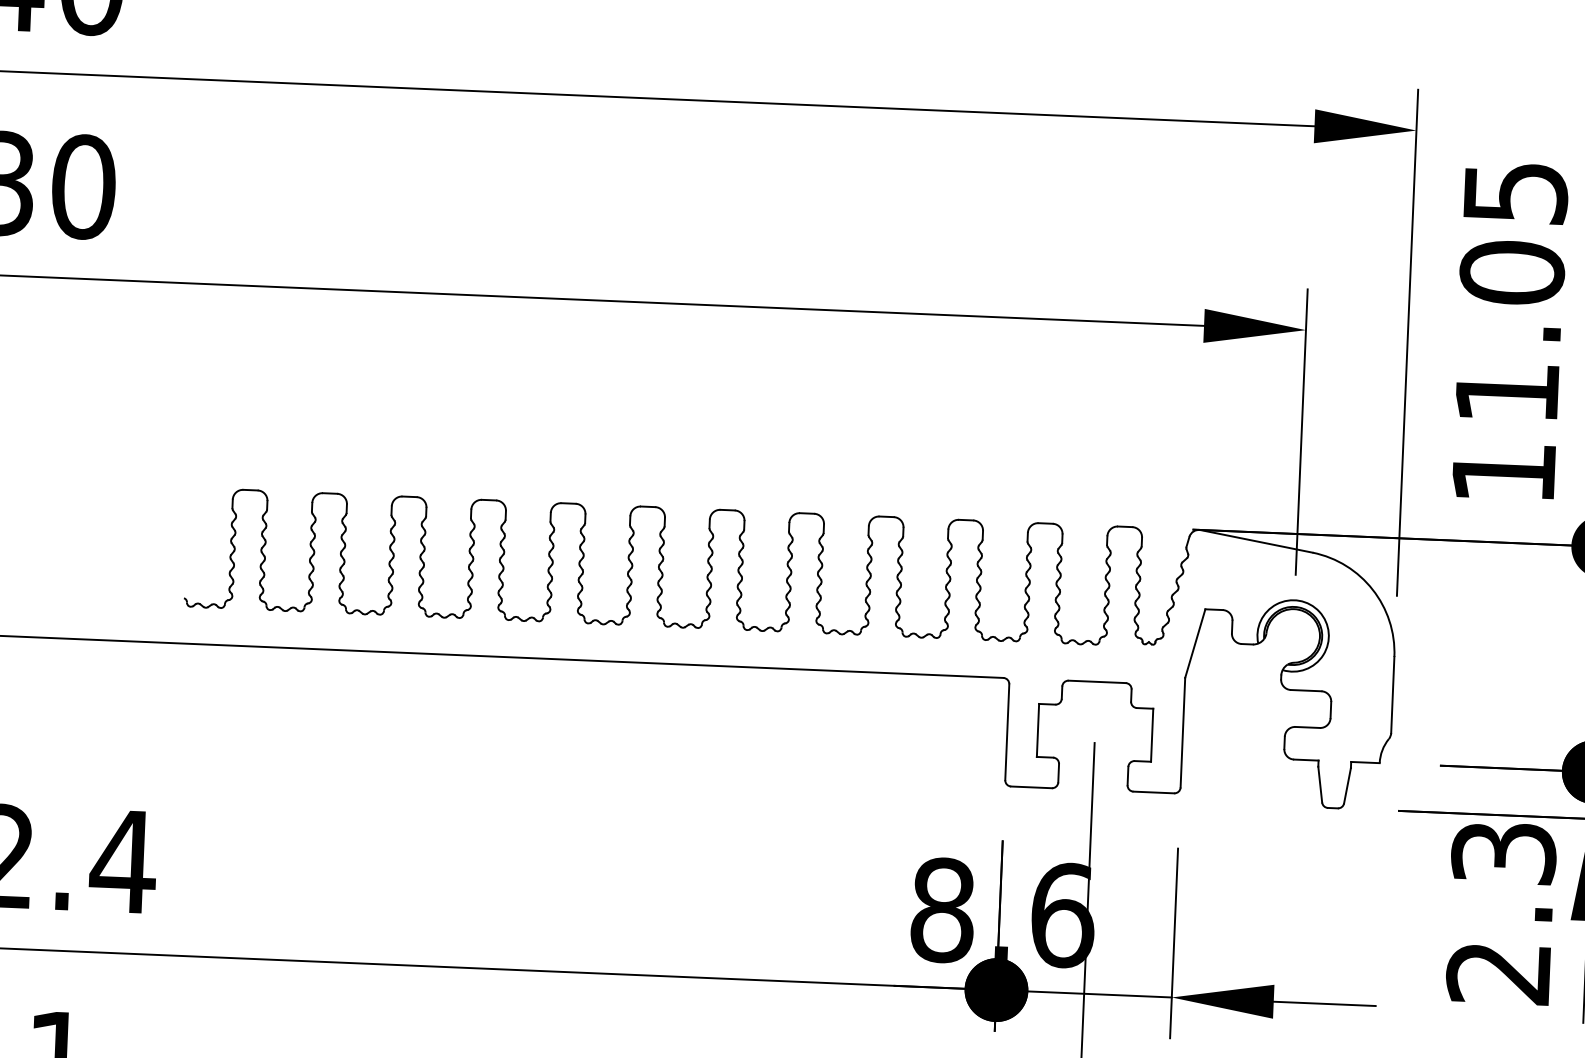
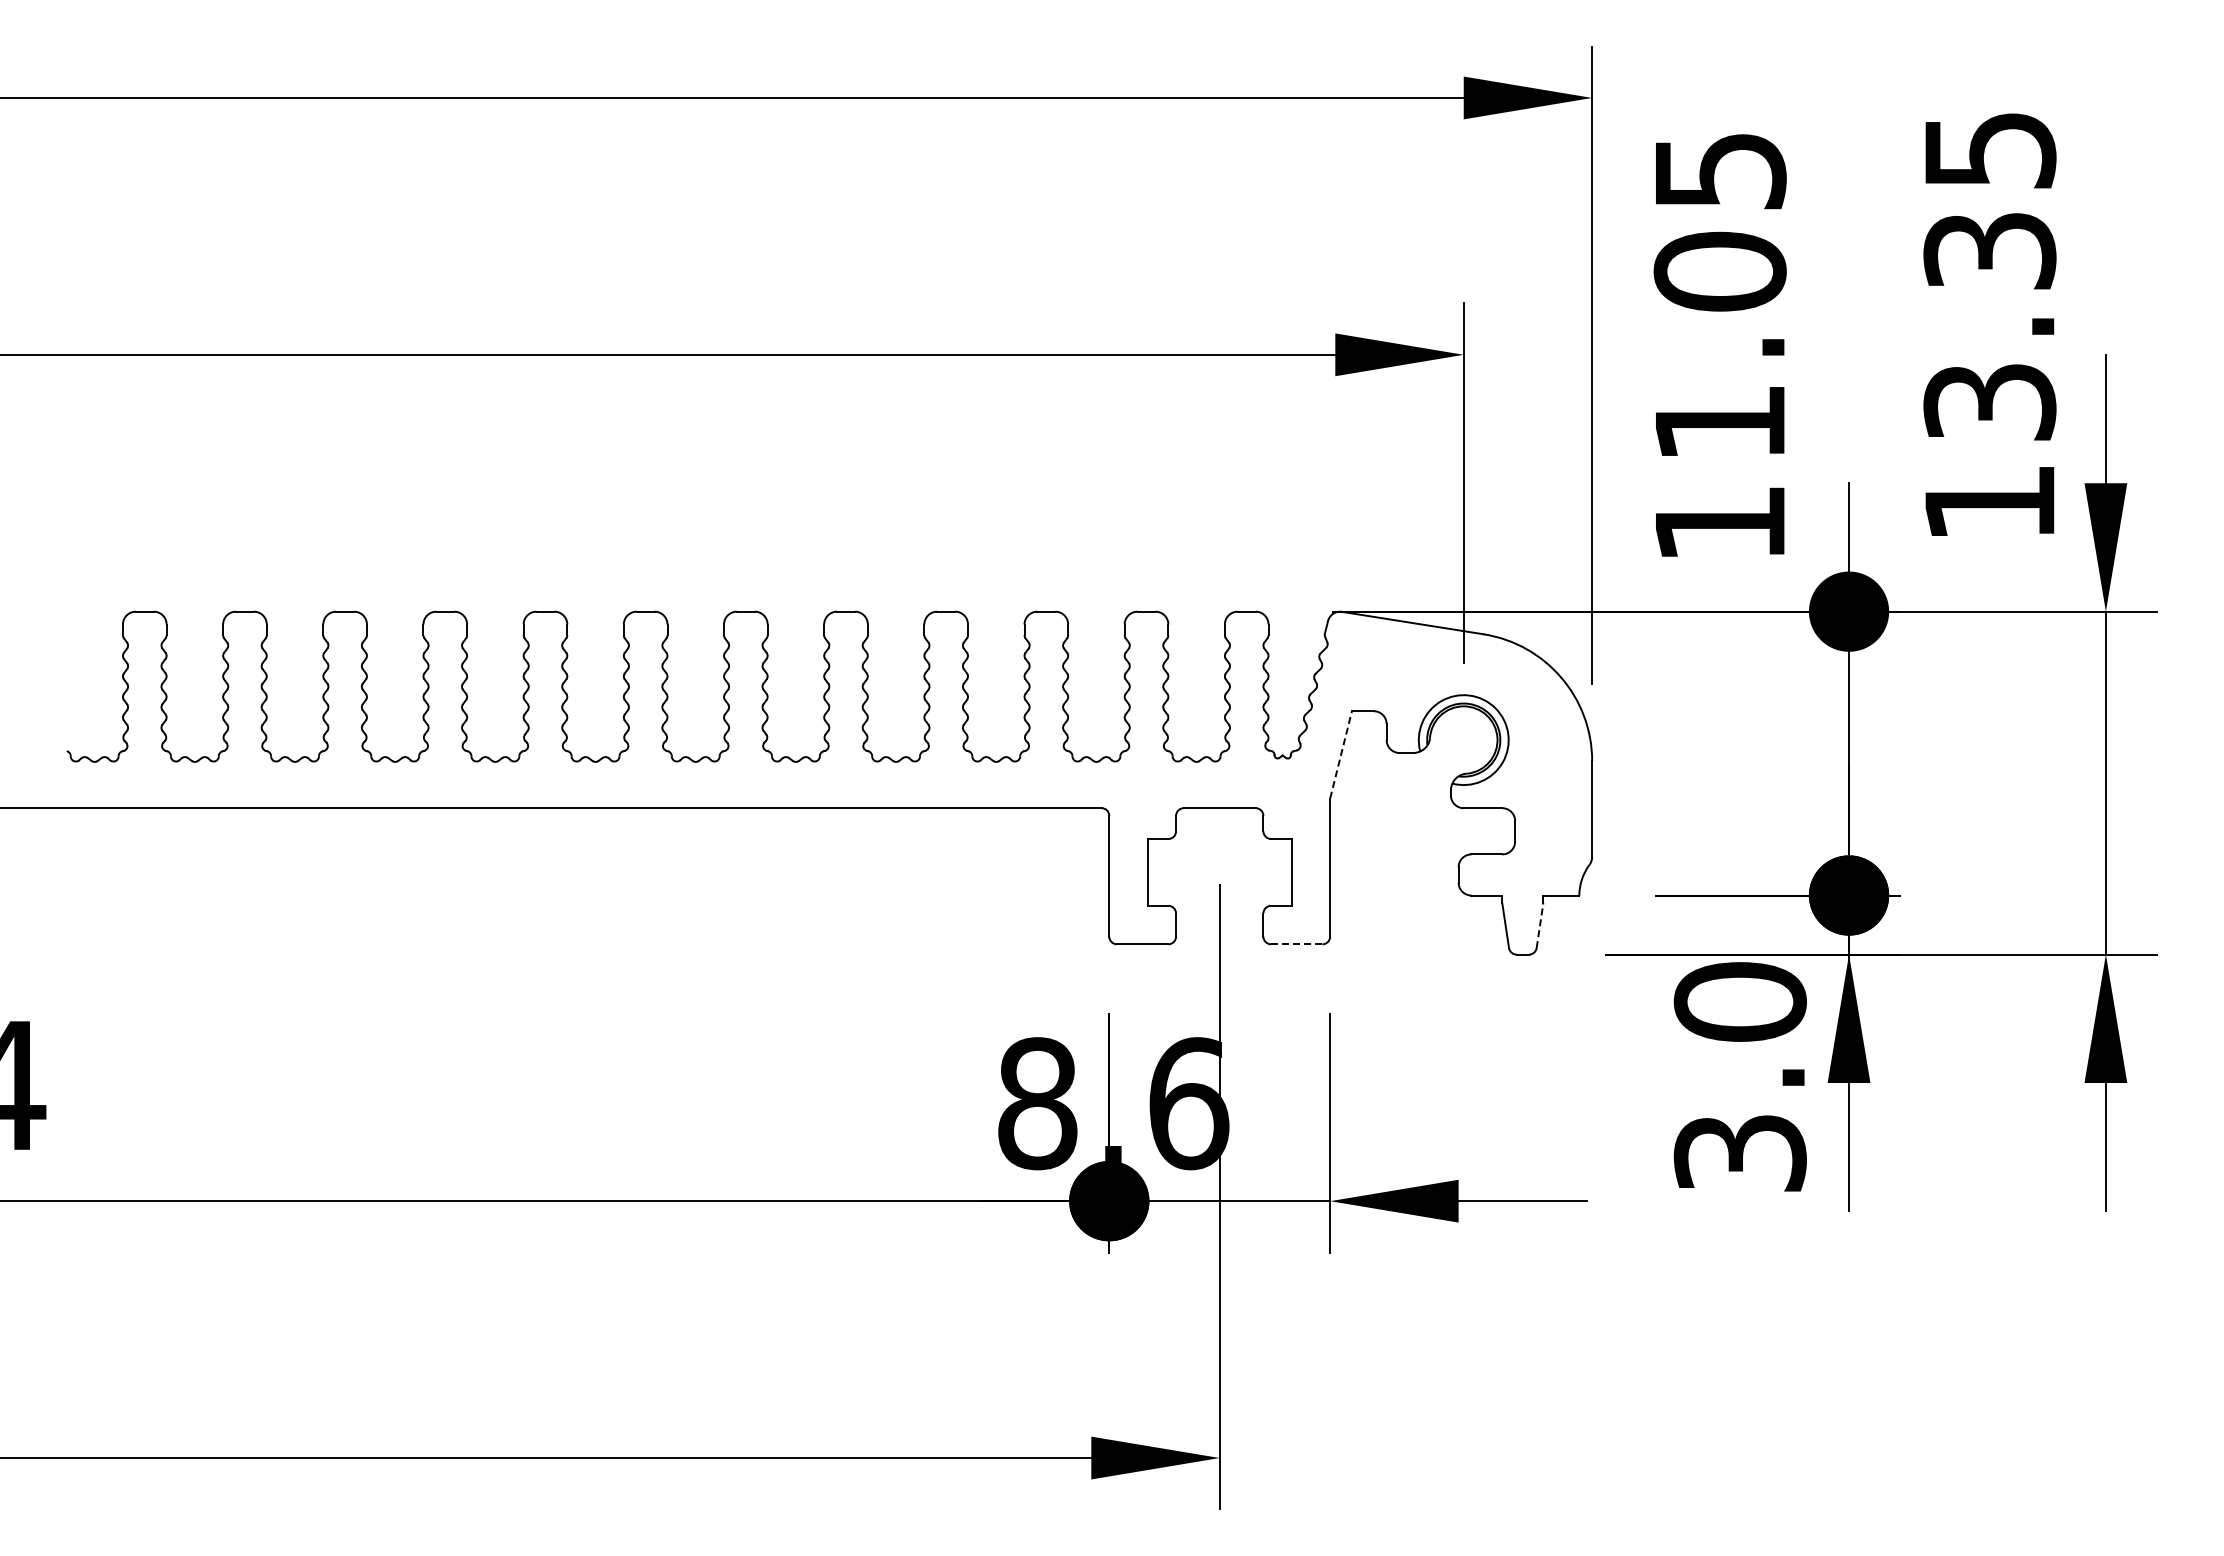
line: (1195, 643) -> (1341, 754), solid -> dashed
line: (1347, 785) -> (1540, 925), solid -> dashed
line: (1153, 792) -> (1296, 944), solid -> dashed
text: (1500, 912) -> (1739, 1076), 2.3 -> 3.0

